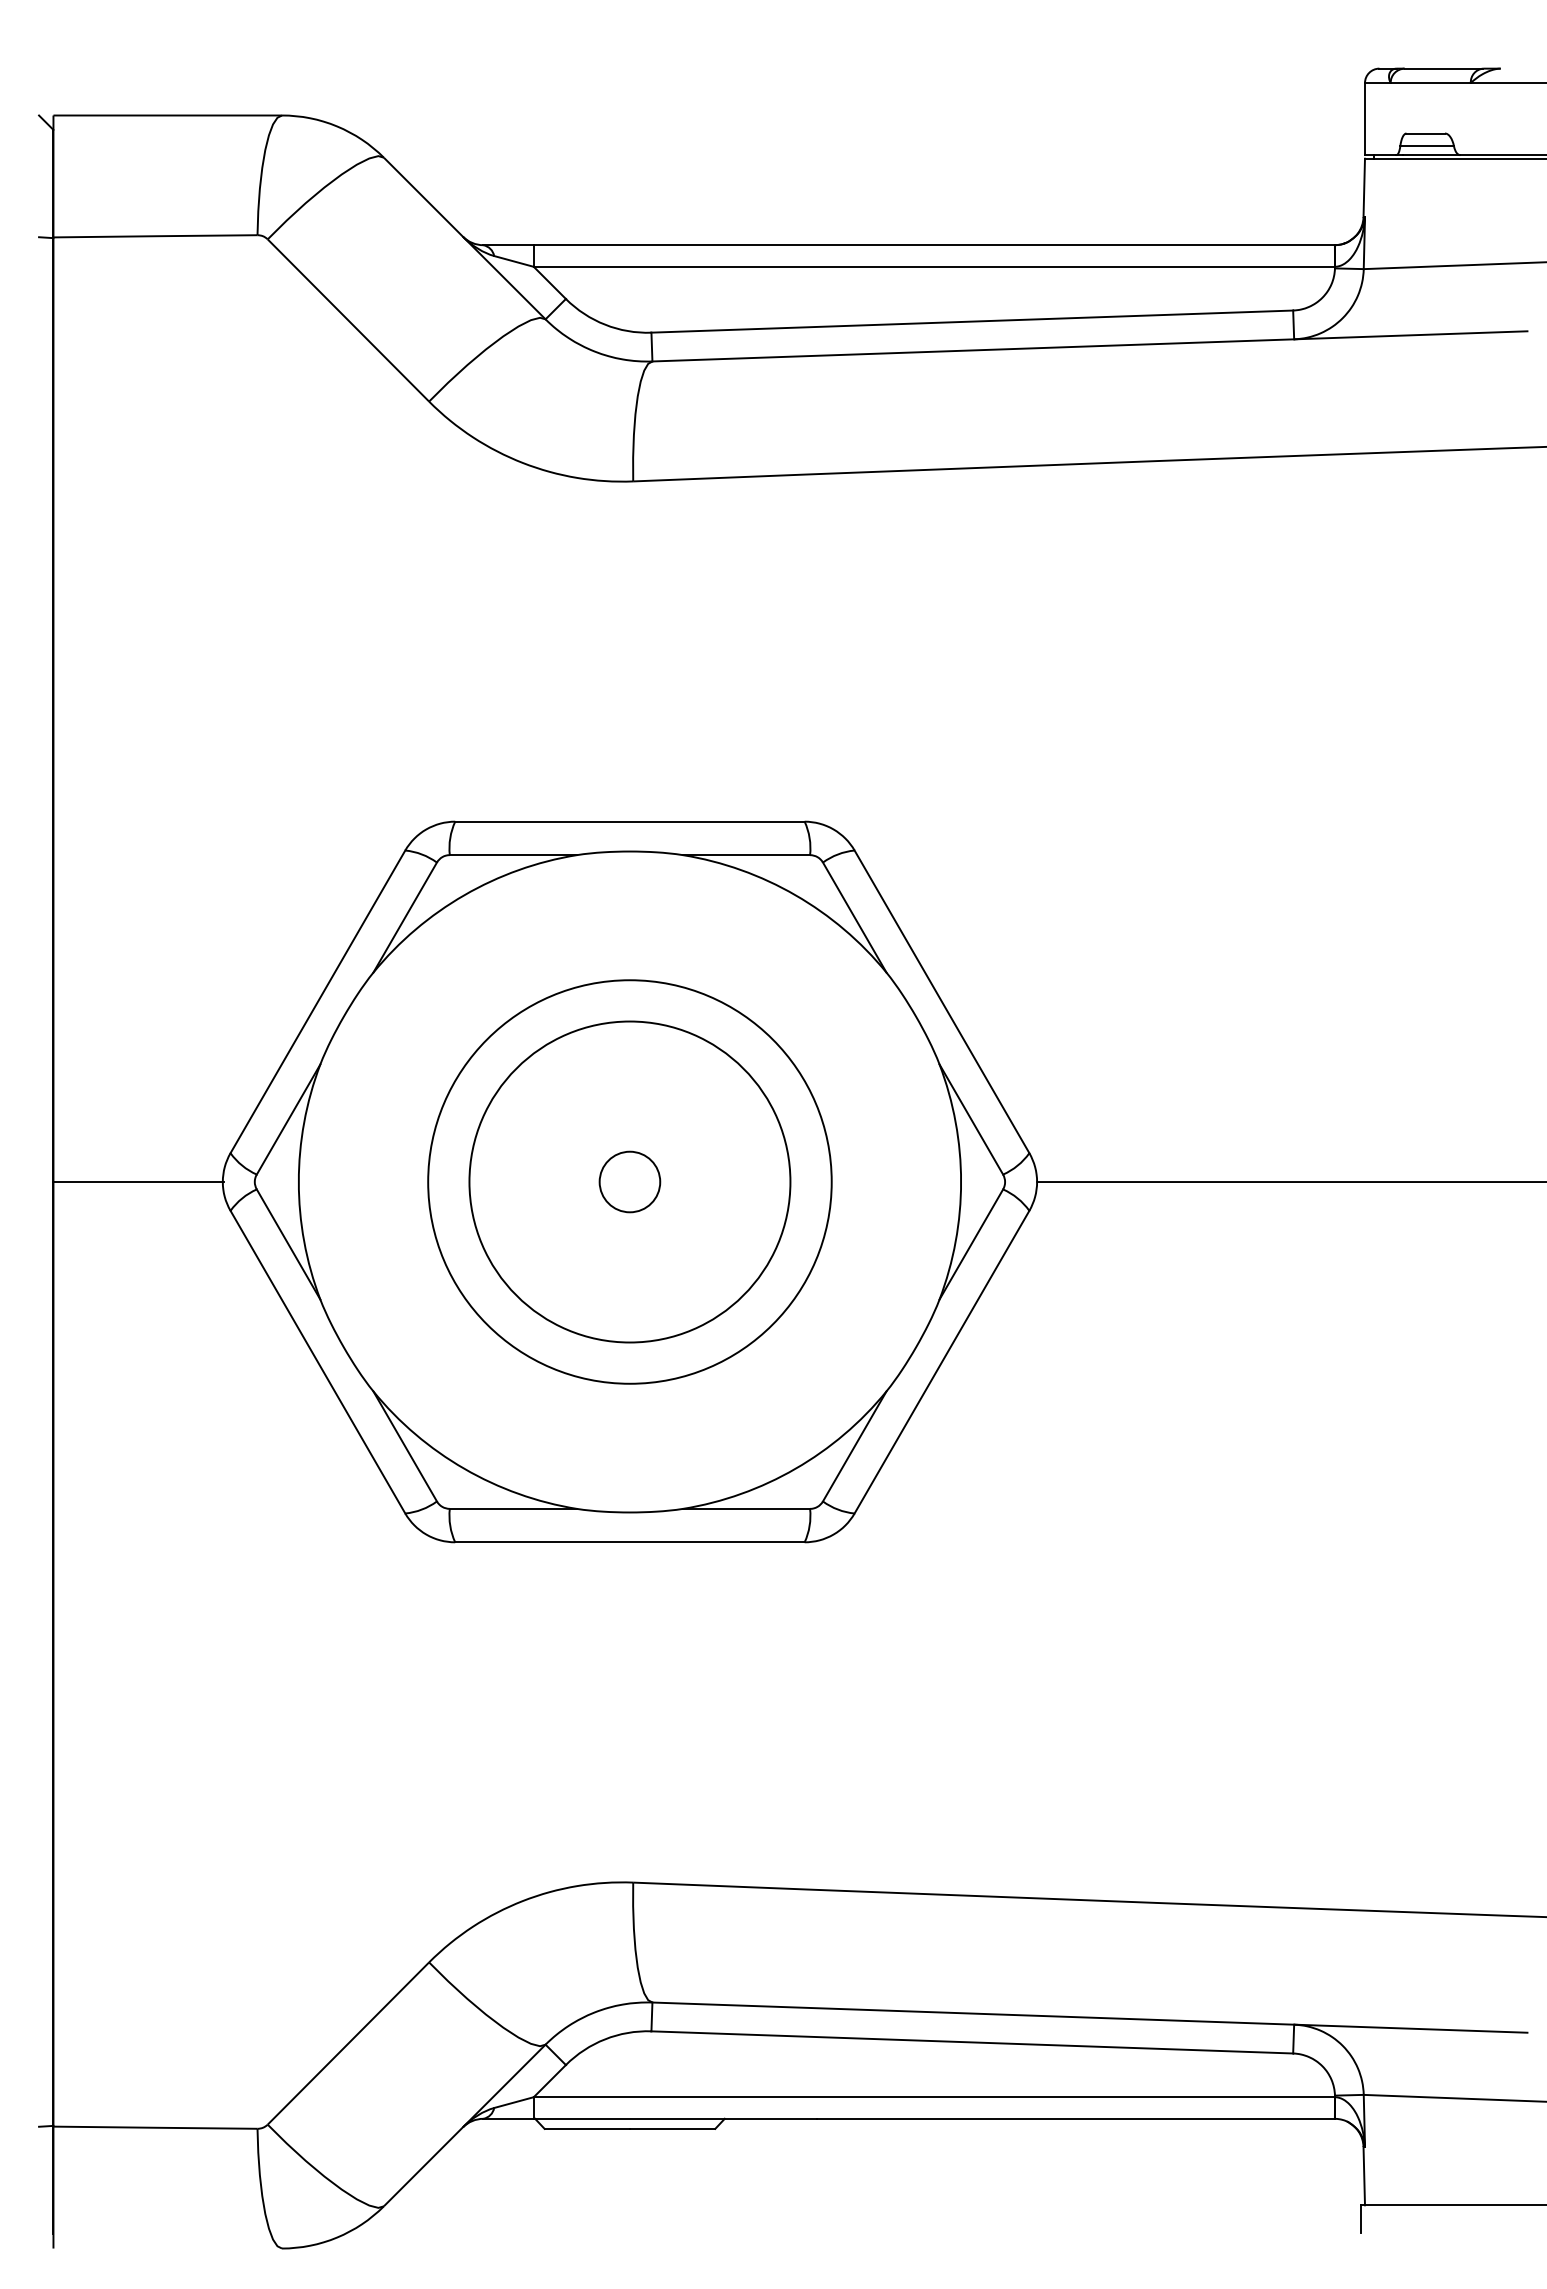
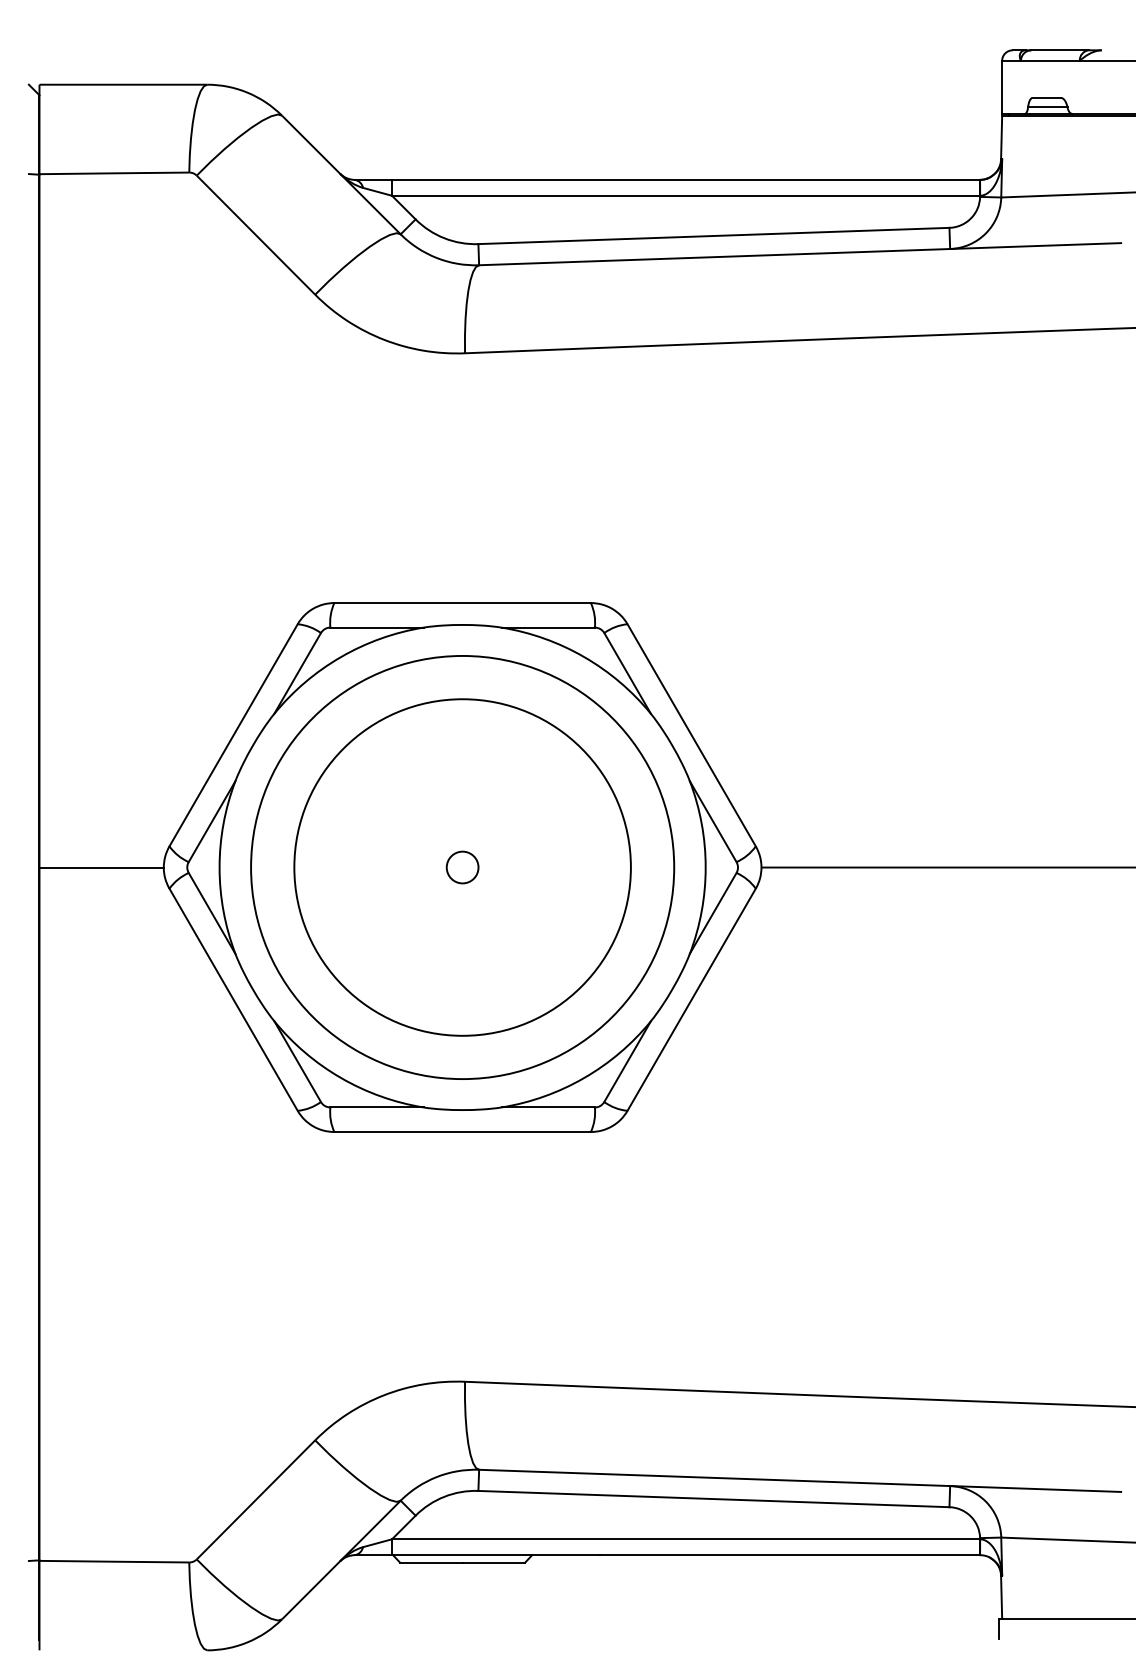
circle: (629, 1181) -> (462, 867), size x0.71
circle: (629, 1181) -> (462, 867), size x1.43
circle: (629, 1181) -> (462, 867), size x1.43

